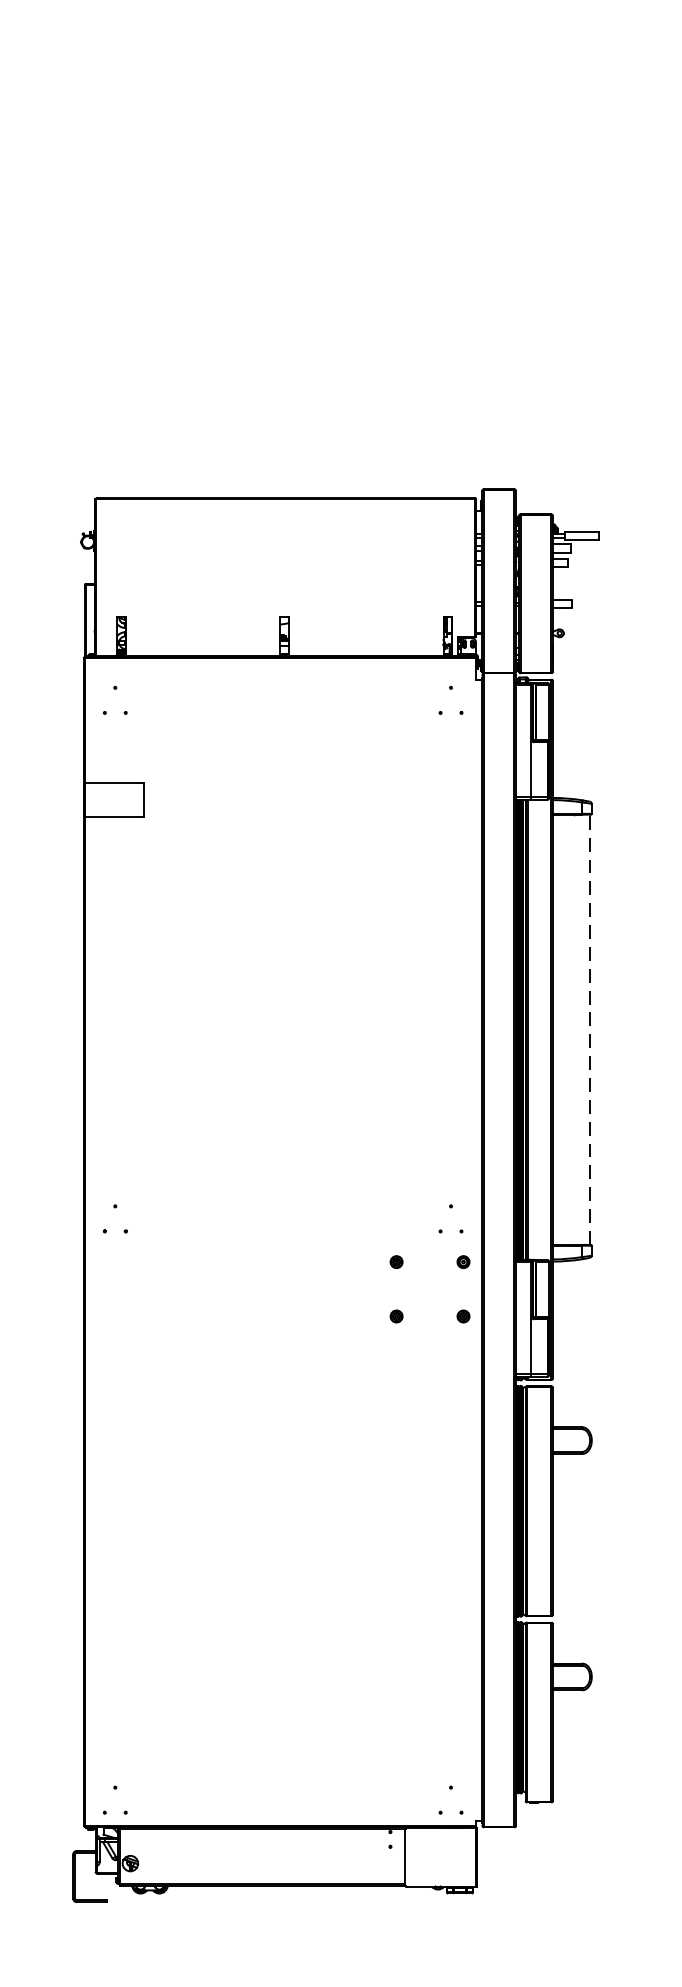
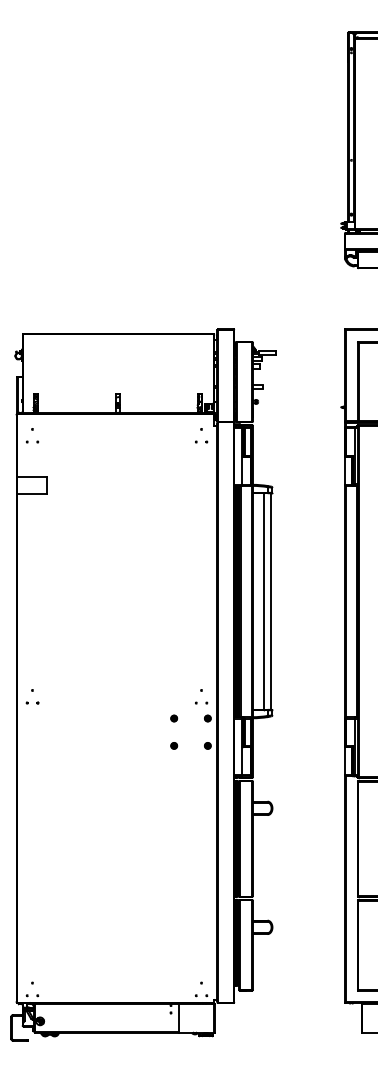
line: (574, 1029) -> (263, 601), added
line: (589, 1029) -> (271, 601), dashed -> solid

